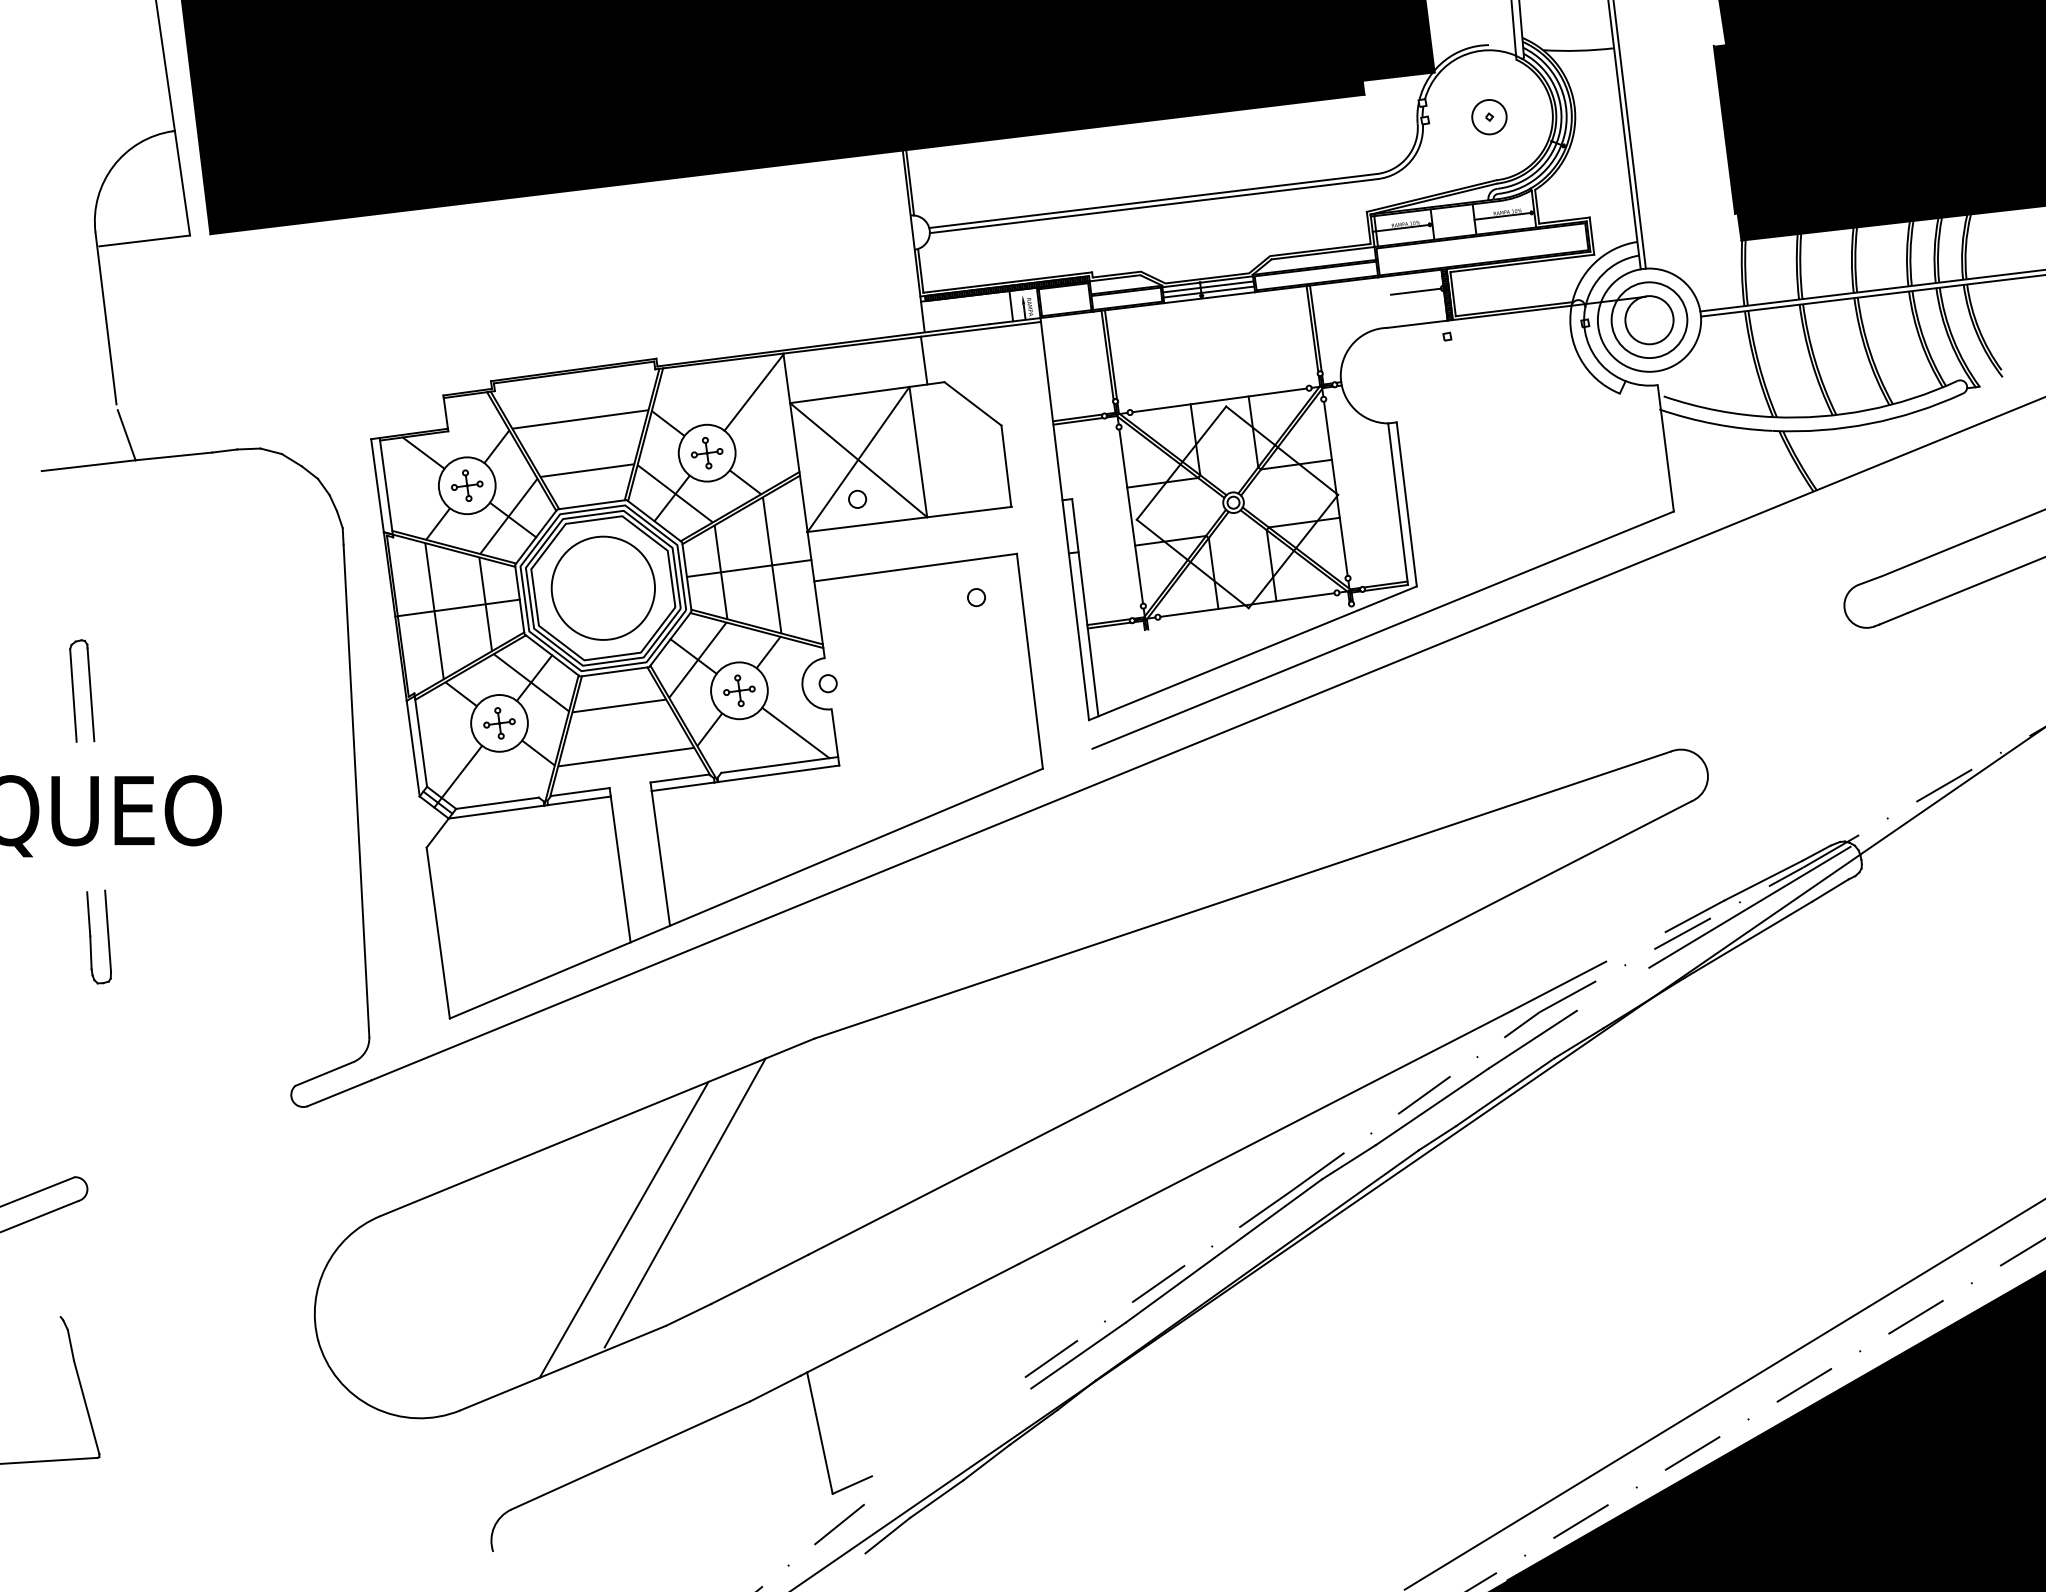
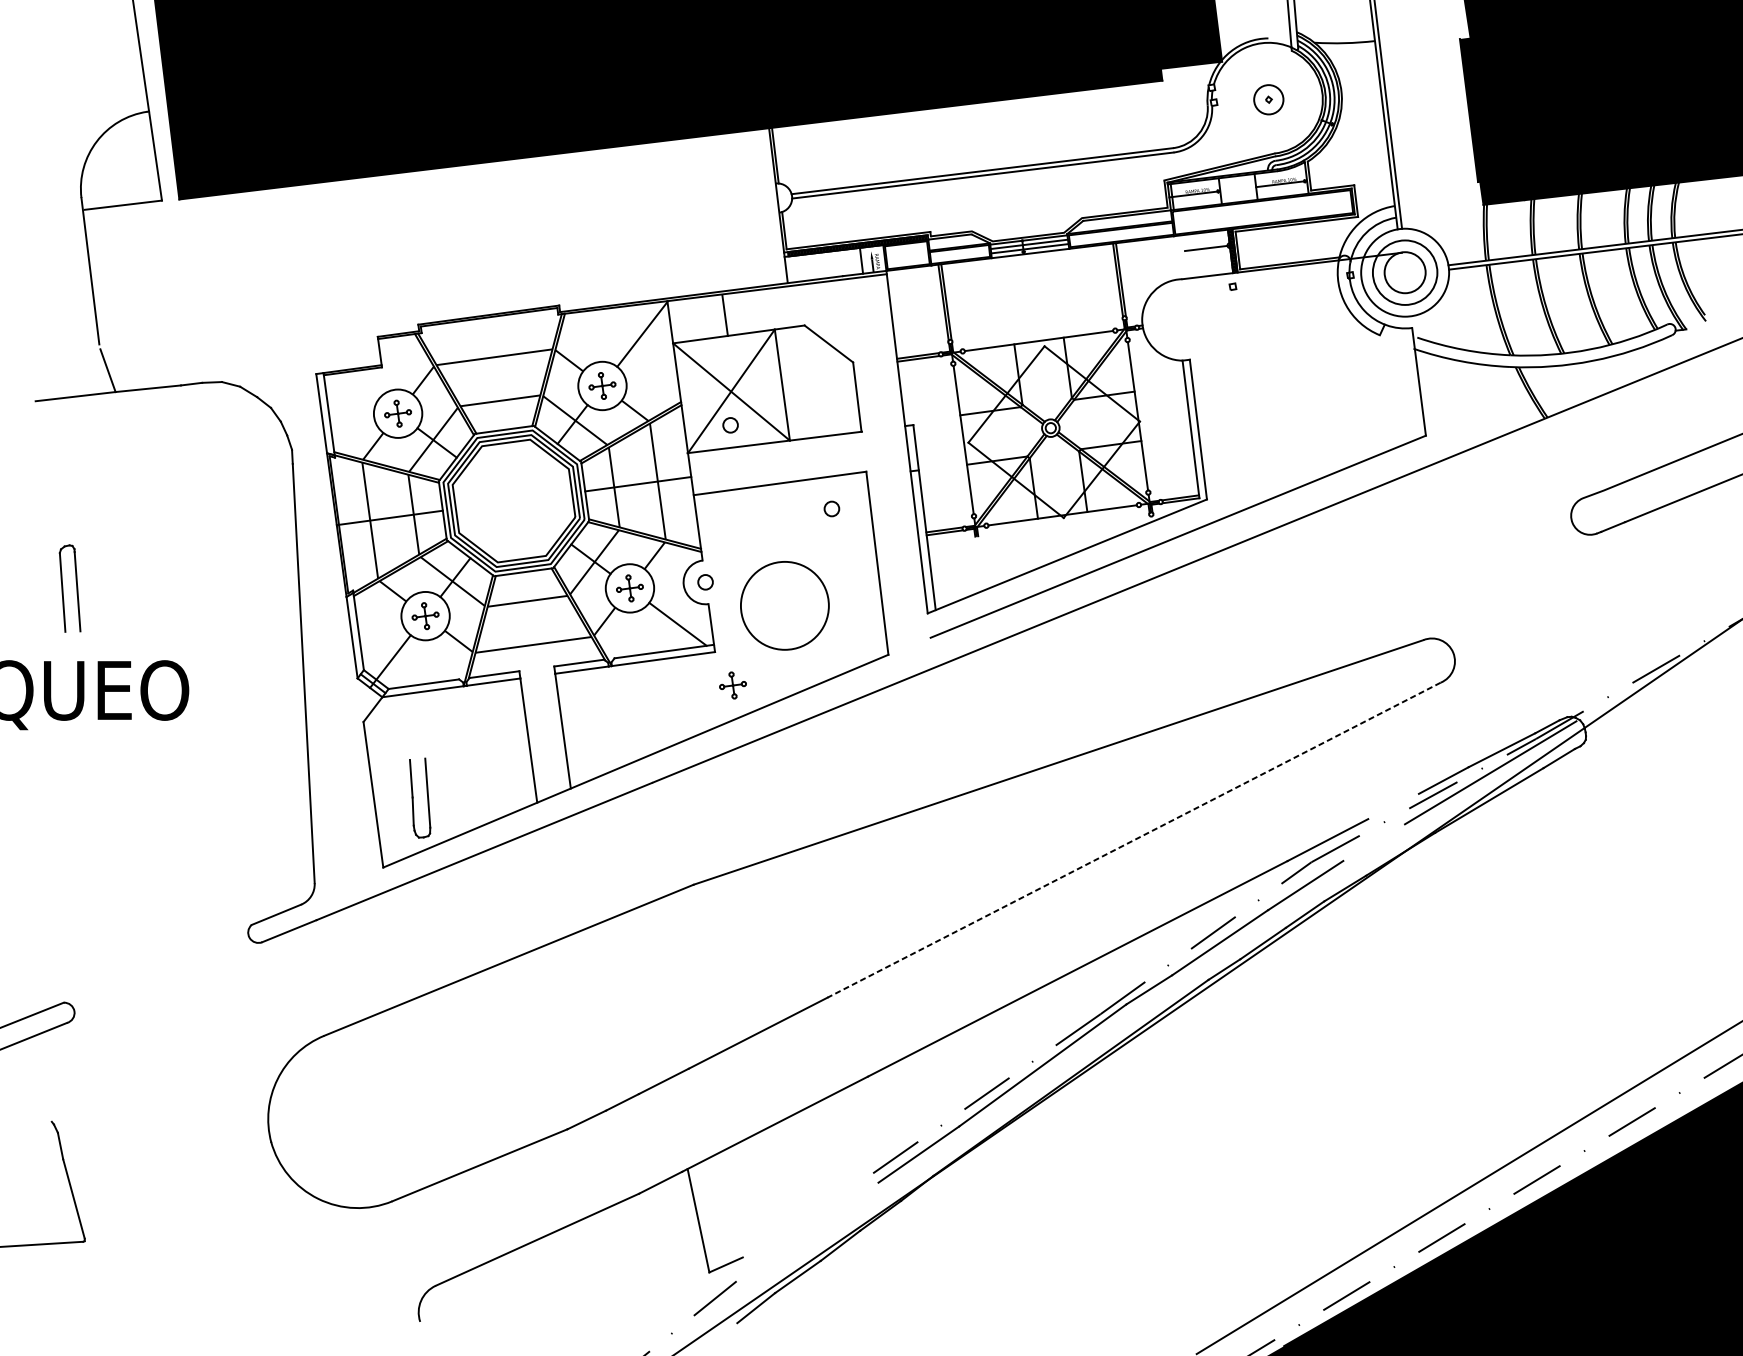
line: (923, 360) -> (724, 315), moved
line: (423, 452) -> (360, 385), removed
circle: (602, 587) -> (784, 605), moved
part: (860, 804) -> (733, 685), added
part: (91, 936) -> (413, 797), moved
line: (1331, 986) -> (1134, 840), solid -> dashed
line: (684, 1202) -> (583, 1024), removed
line: (623, 1229) -> (531, 1047), removed

